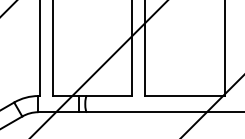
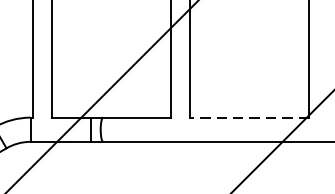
line: (184, 95) -> (249, 116), solid -> dashed

